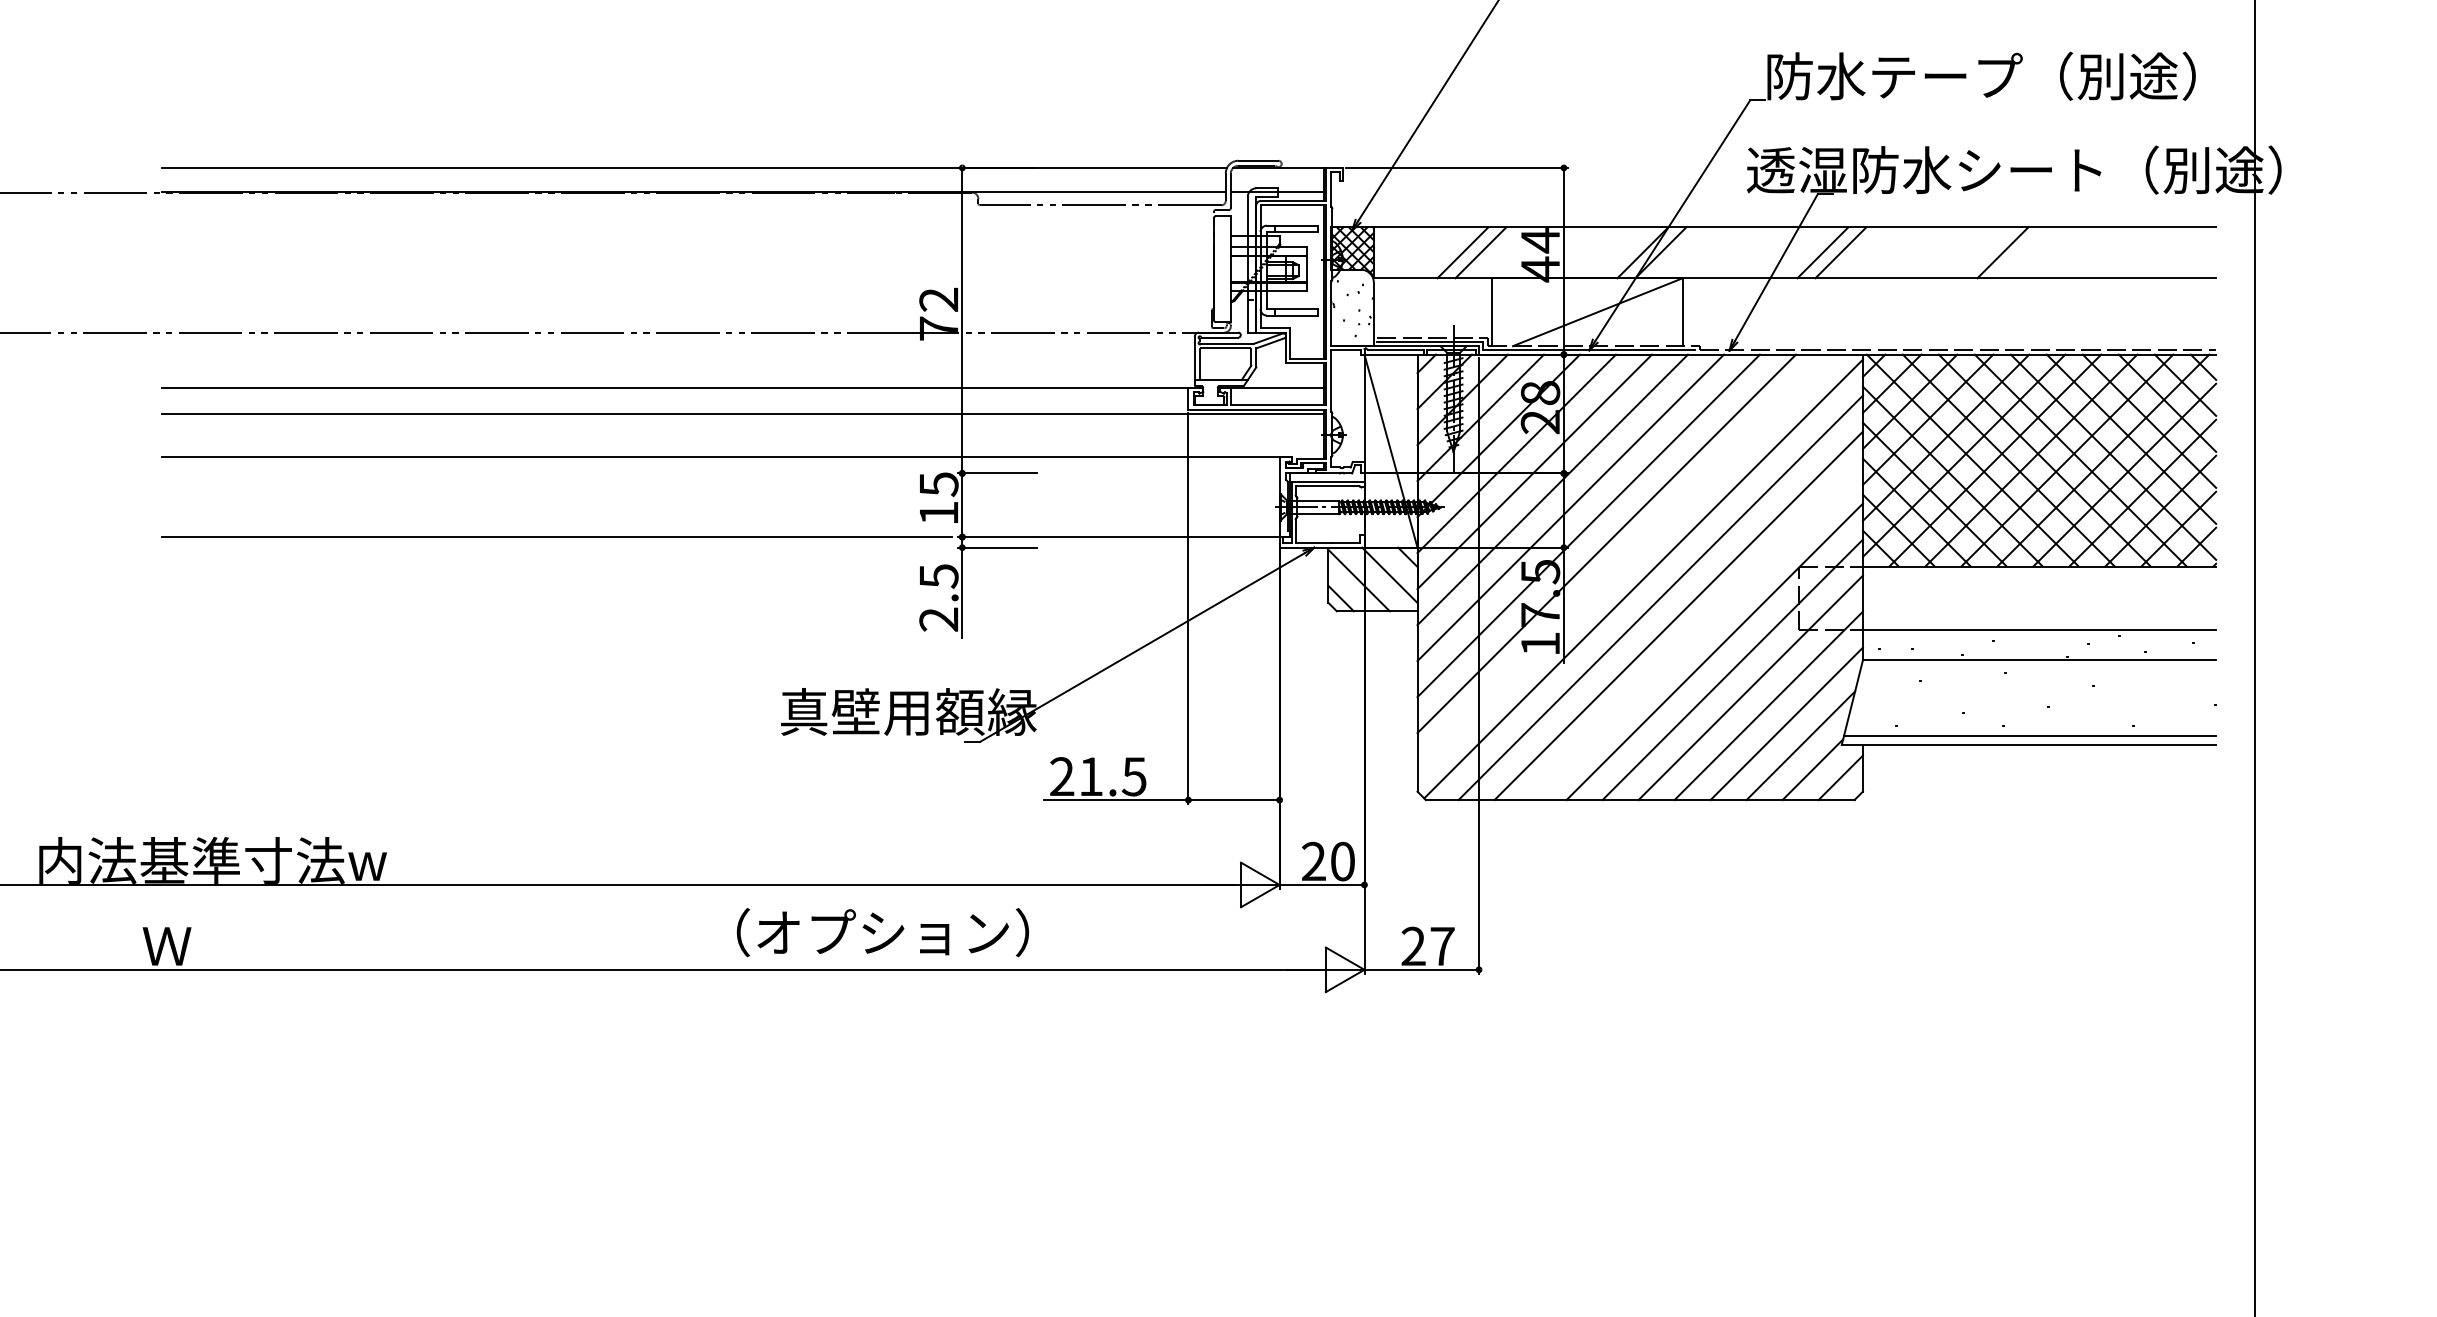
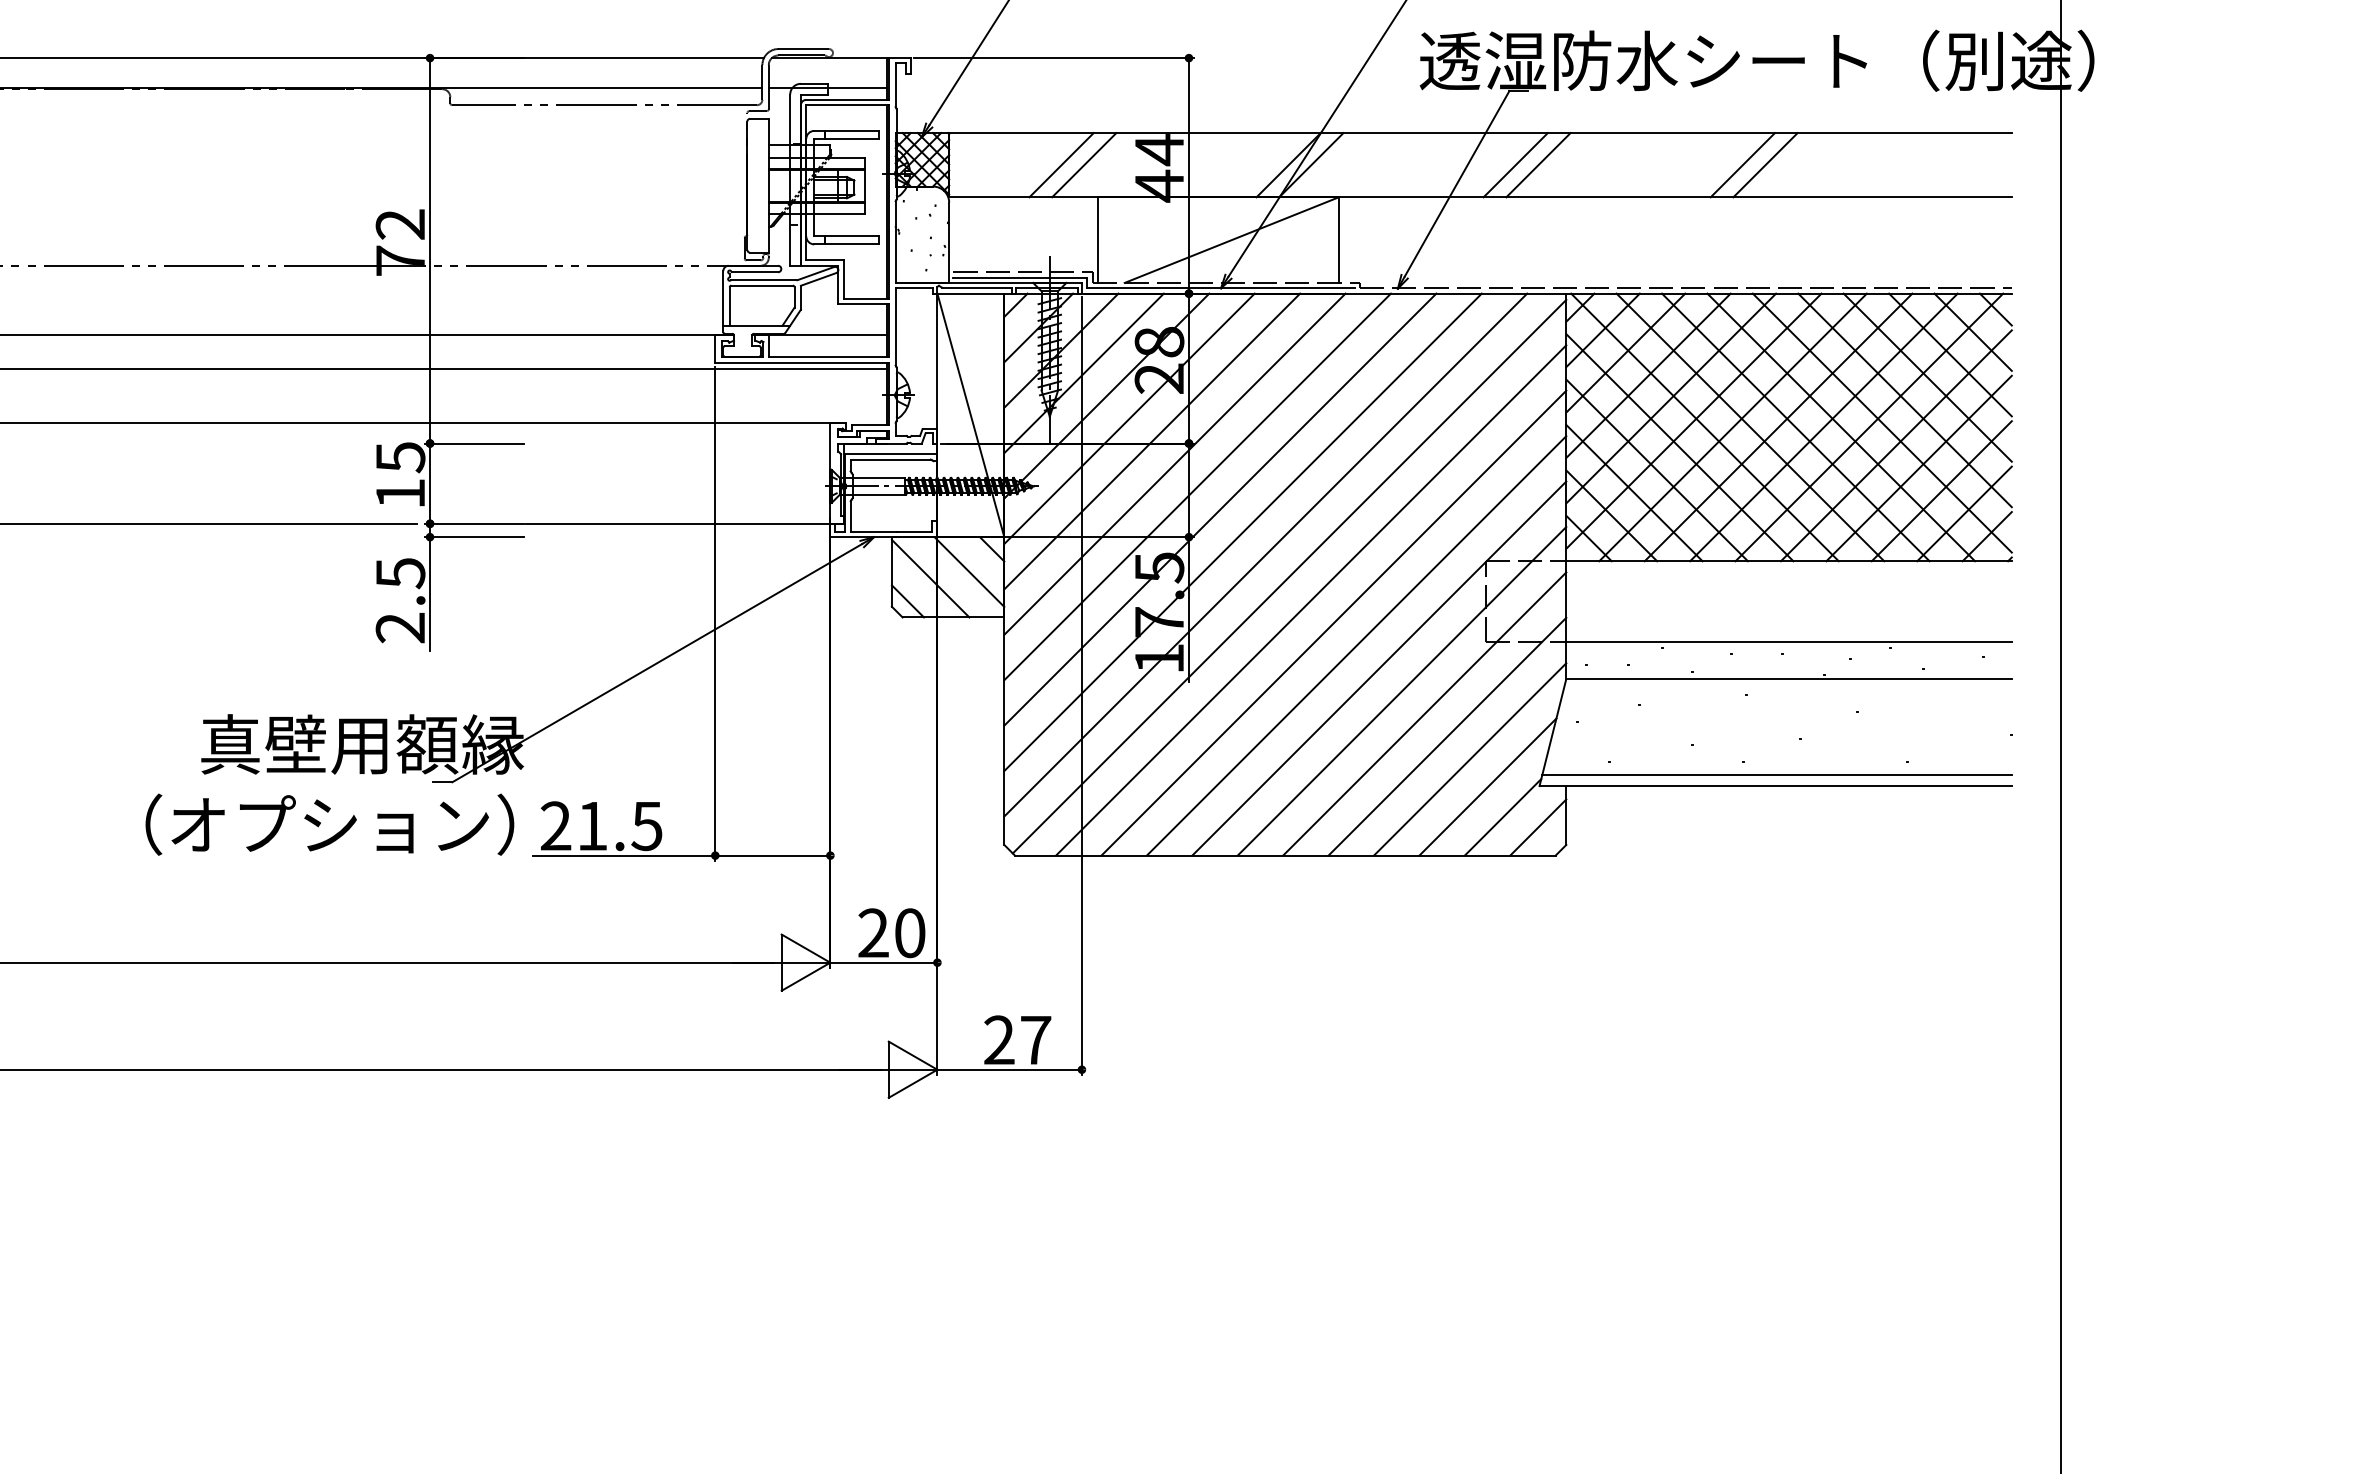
line: (2020, 252) -> (1765, 164), added
line: (1624, 561) -> (1265, 554), added
line: (1696, 633) -> (1356, 645), added
text: (882, 932) -> (329, 824), moved

